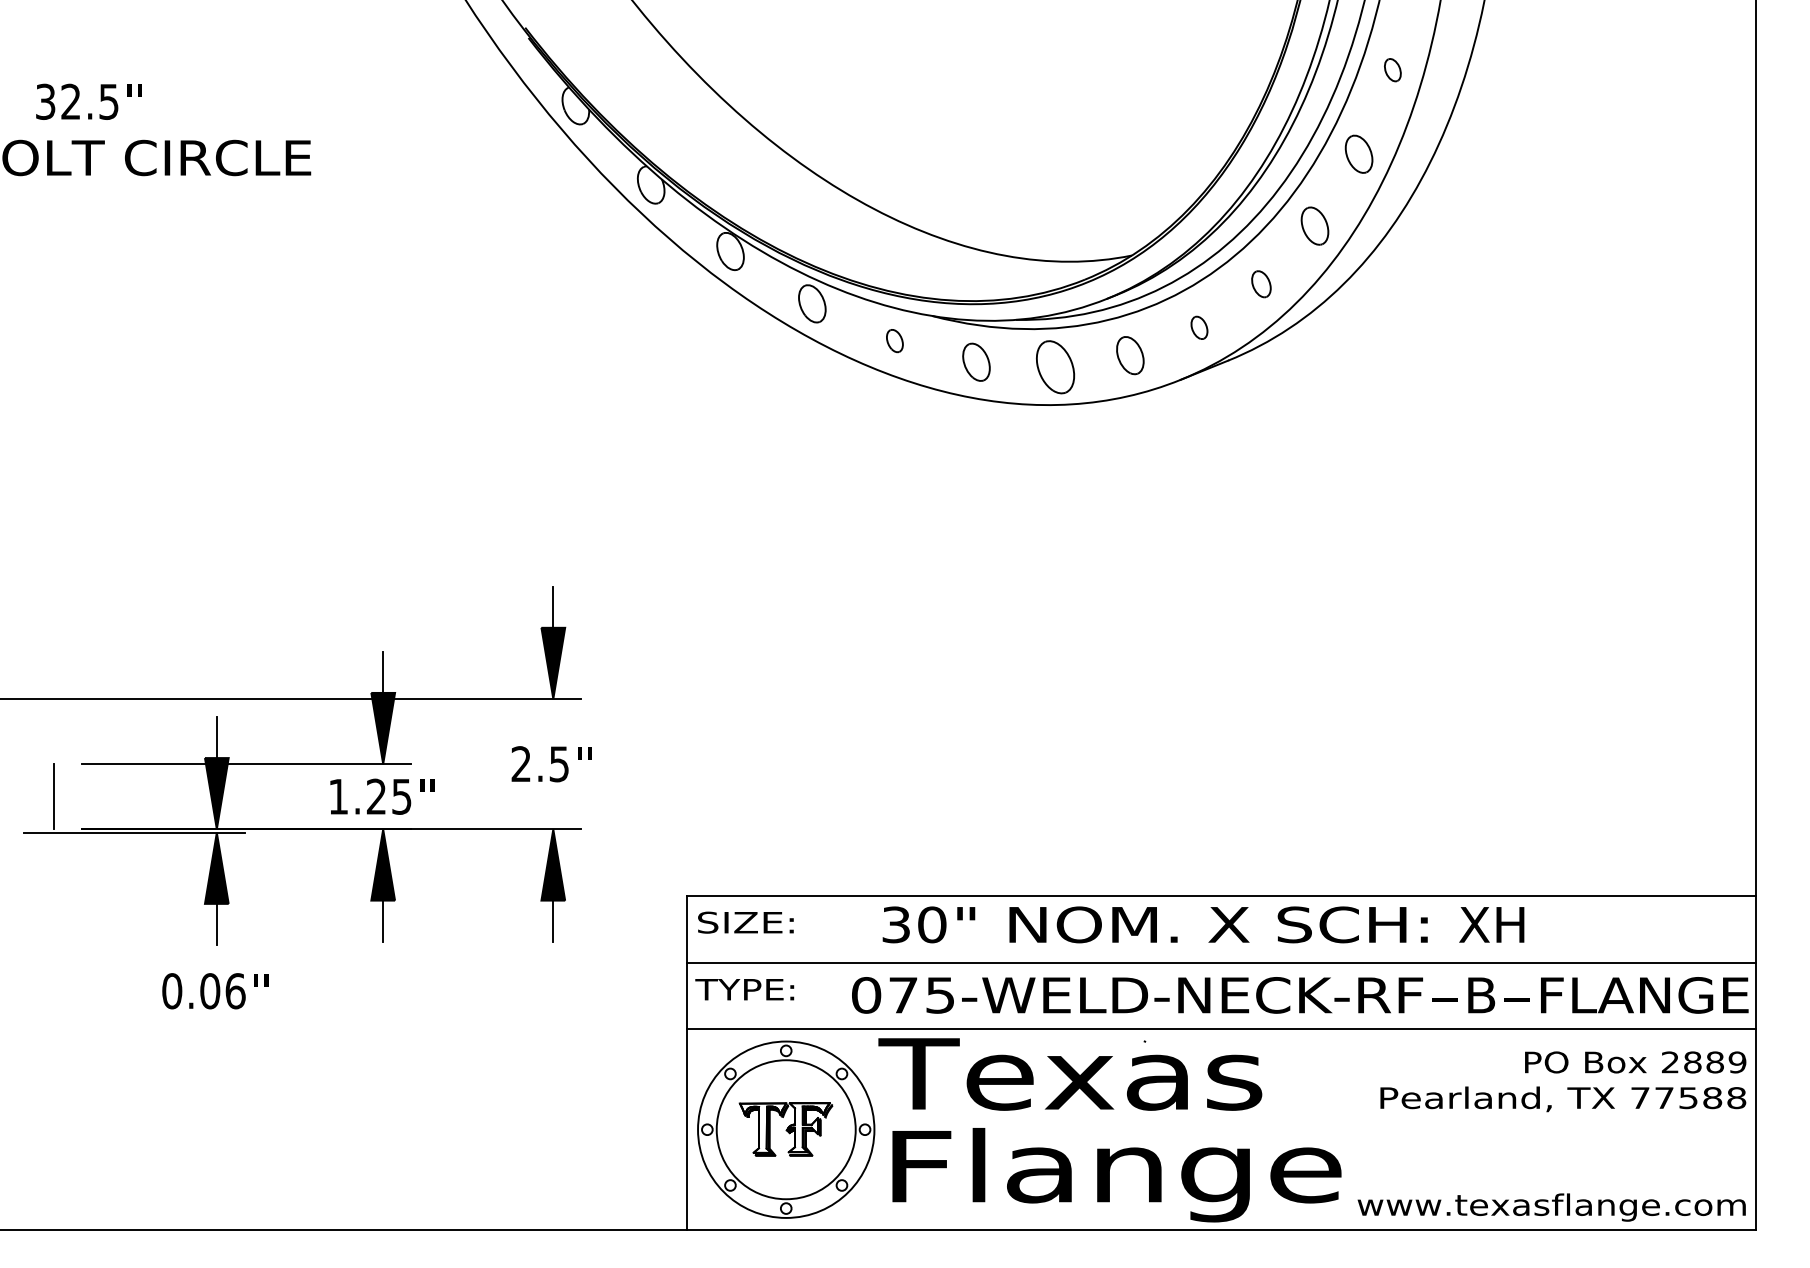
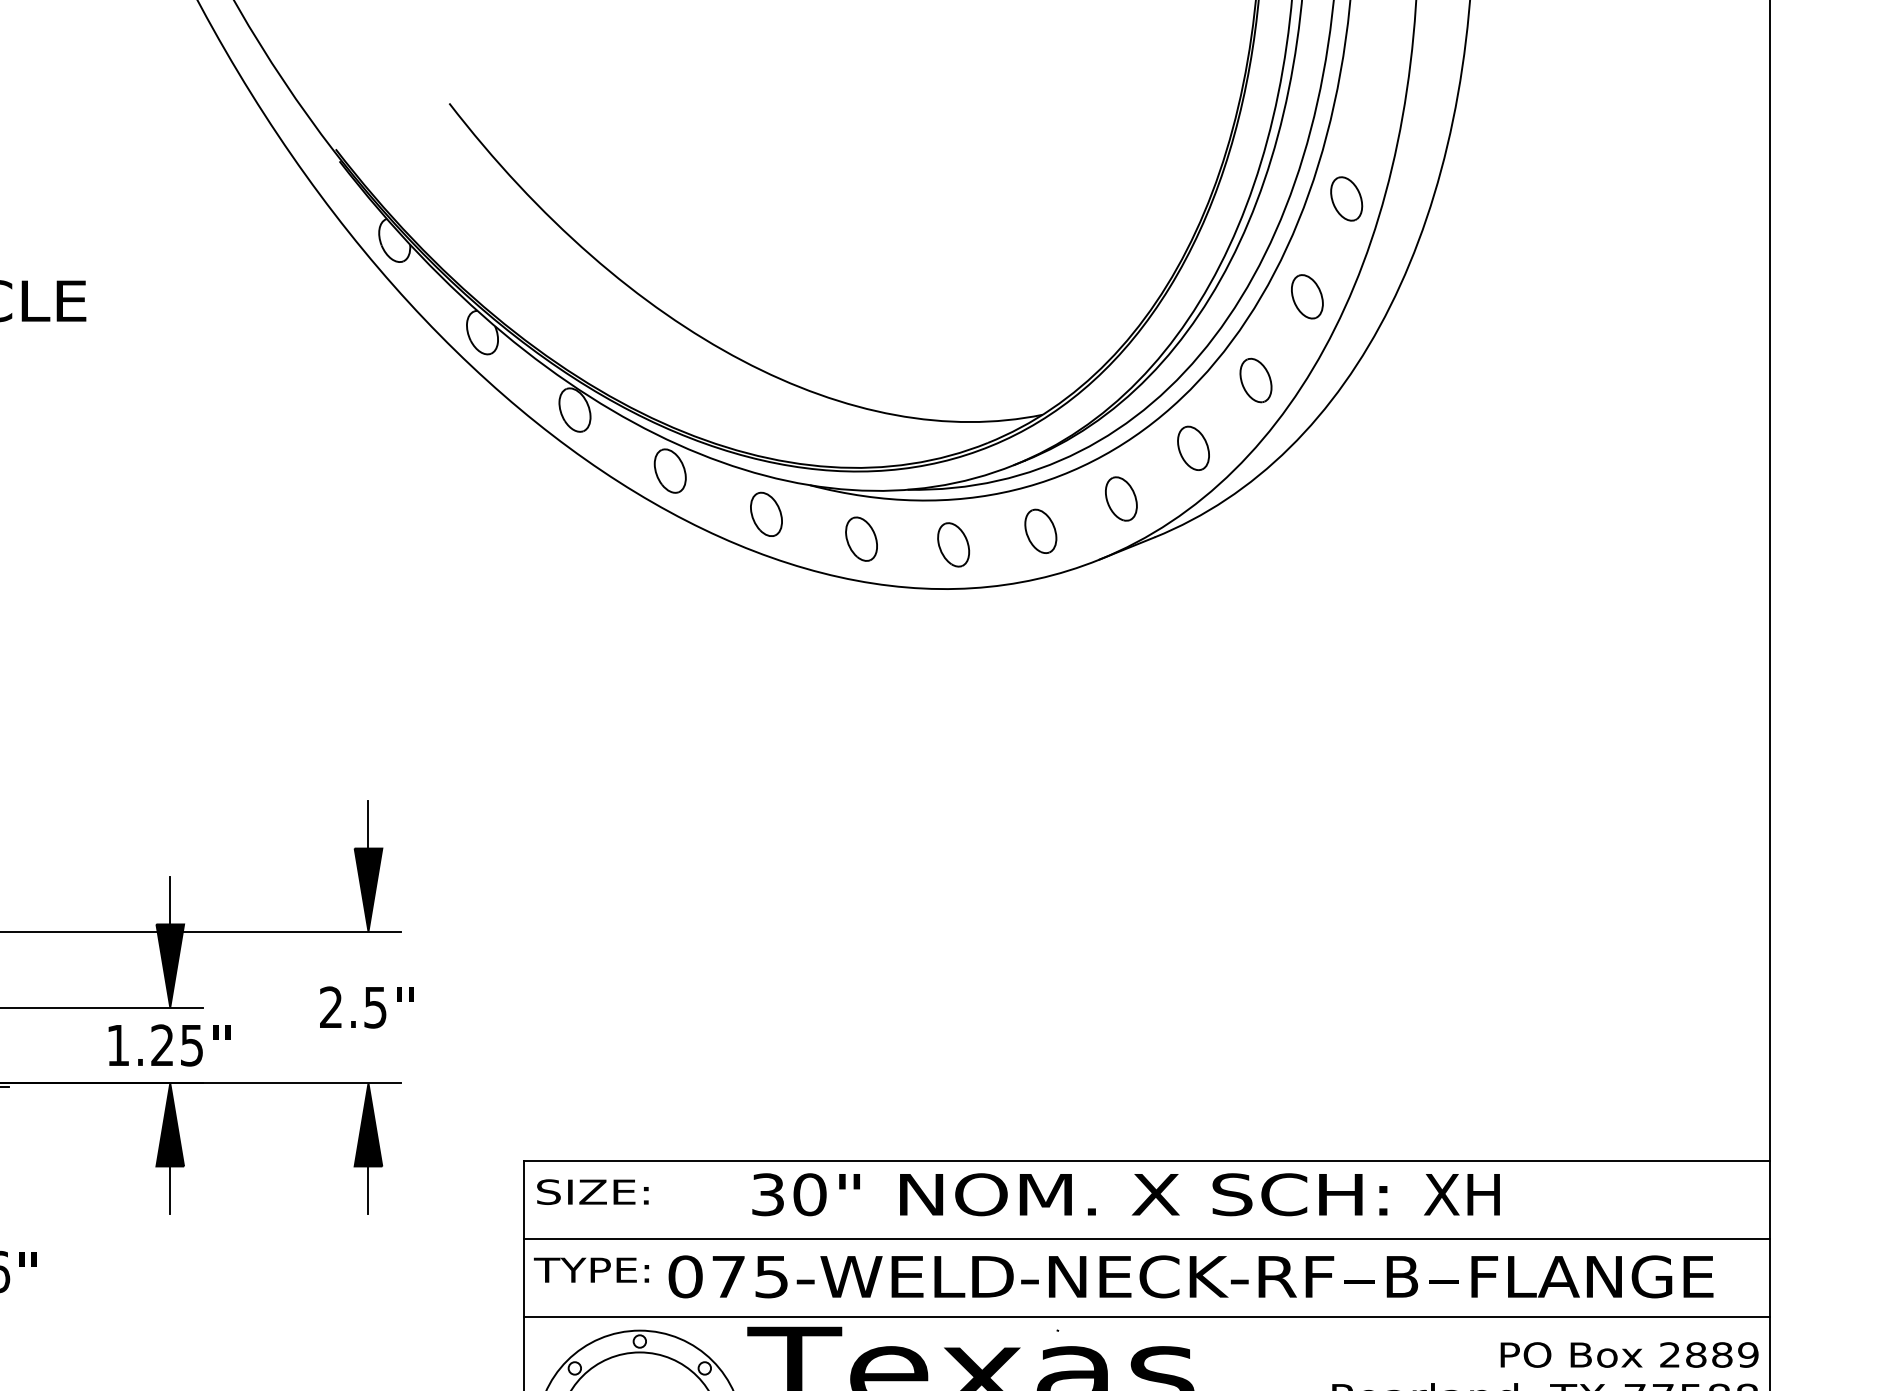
part: (1392, 69) -> (1346, 198), size x1.67
part: (1261, 283) -> (1193, 447), size x1.43
part: (1199, 327) -> (1121, 498), size x1.67
part: (894, 340) -> (766, 513), size x1.67
part: (1055, 366) -> (953, 544), size x0.71
text: (1300, 995) -> (1191, 1277), moved

